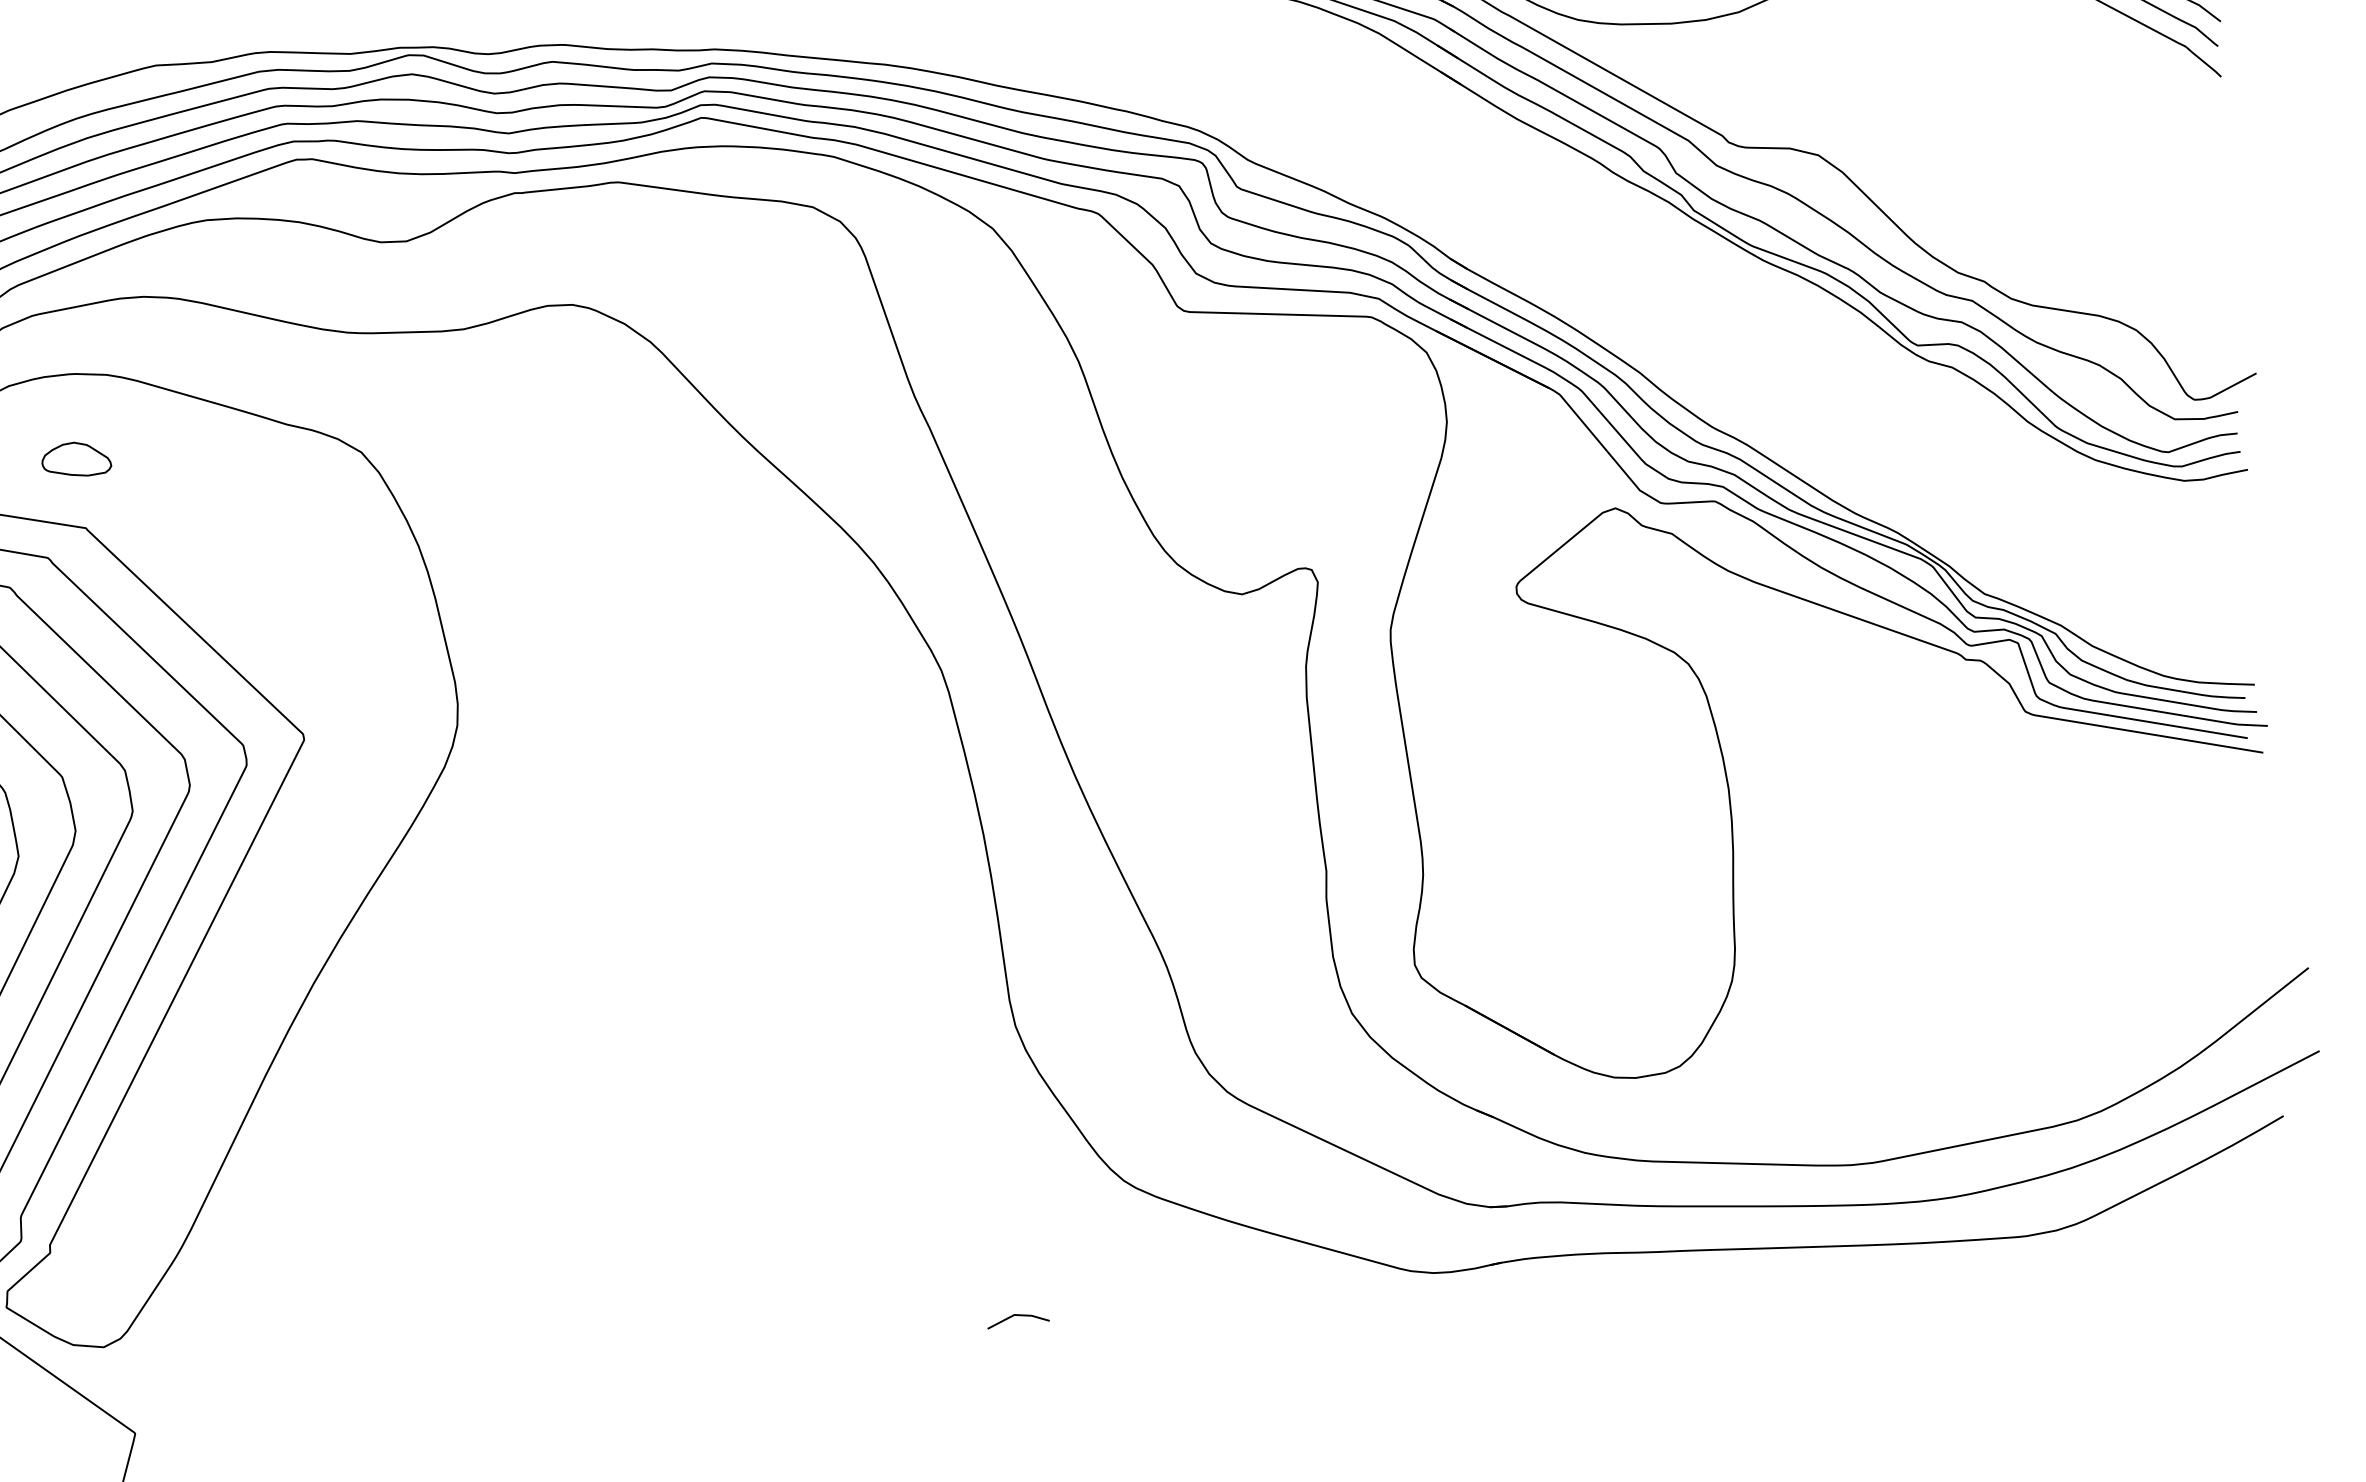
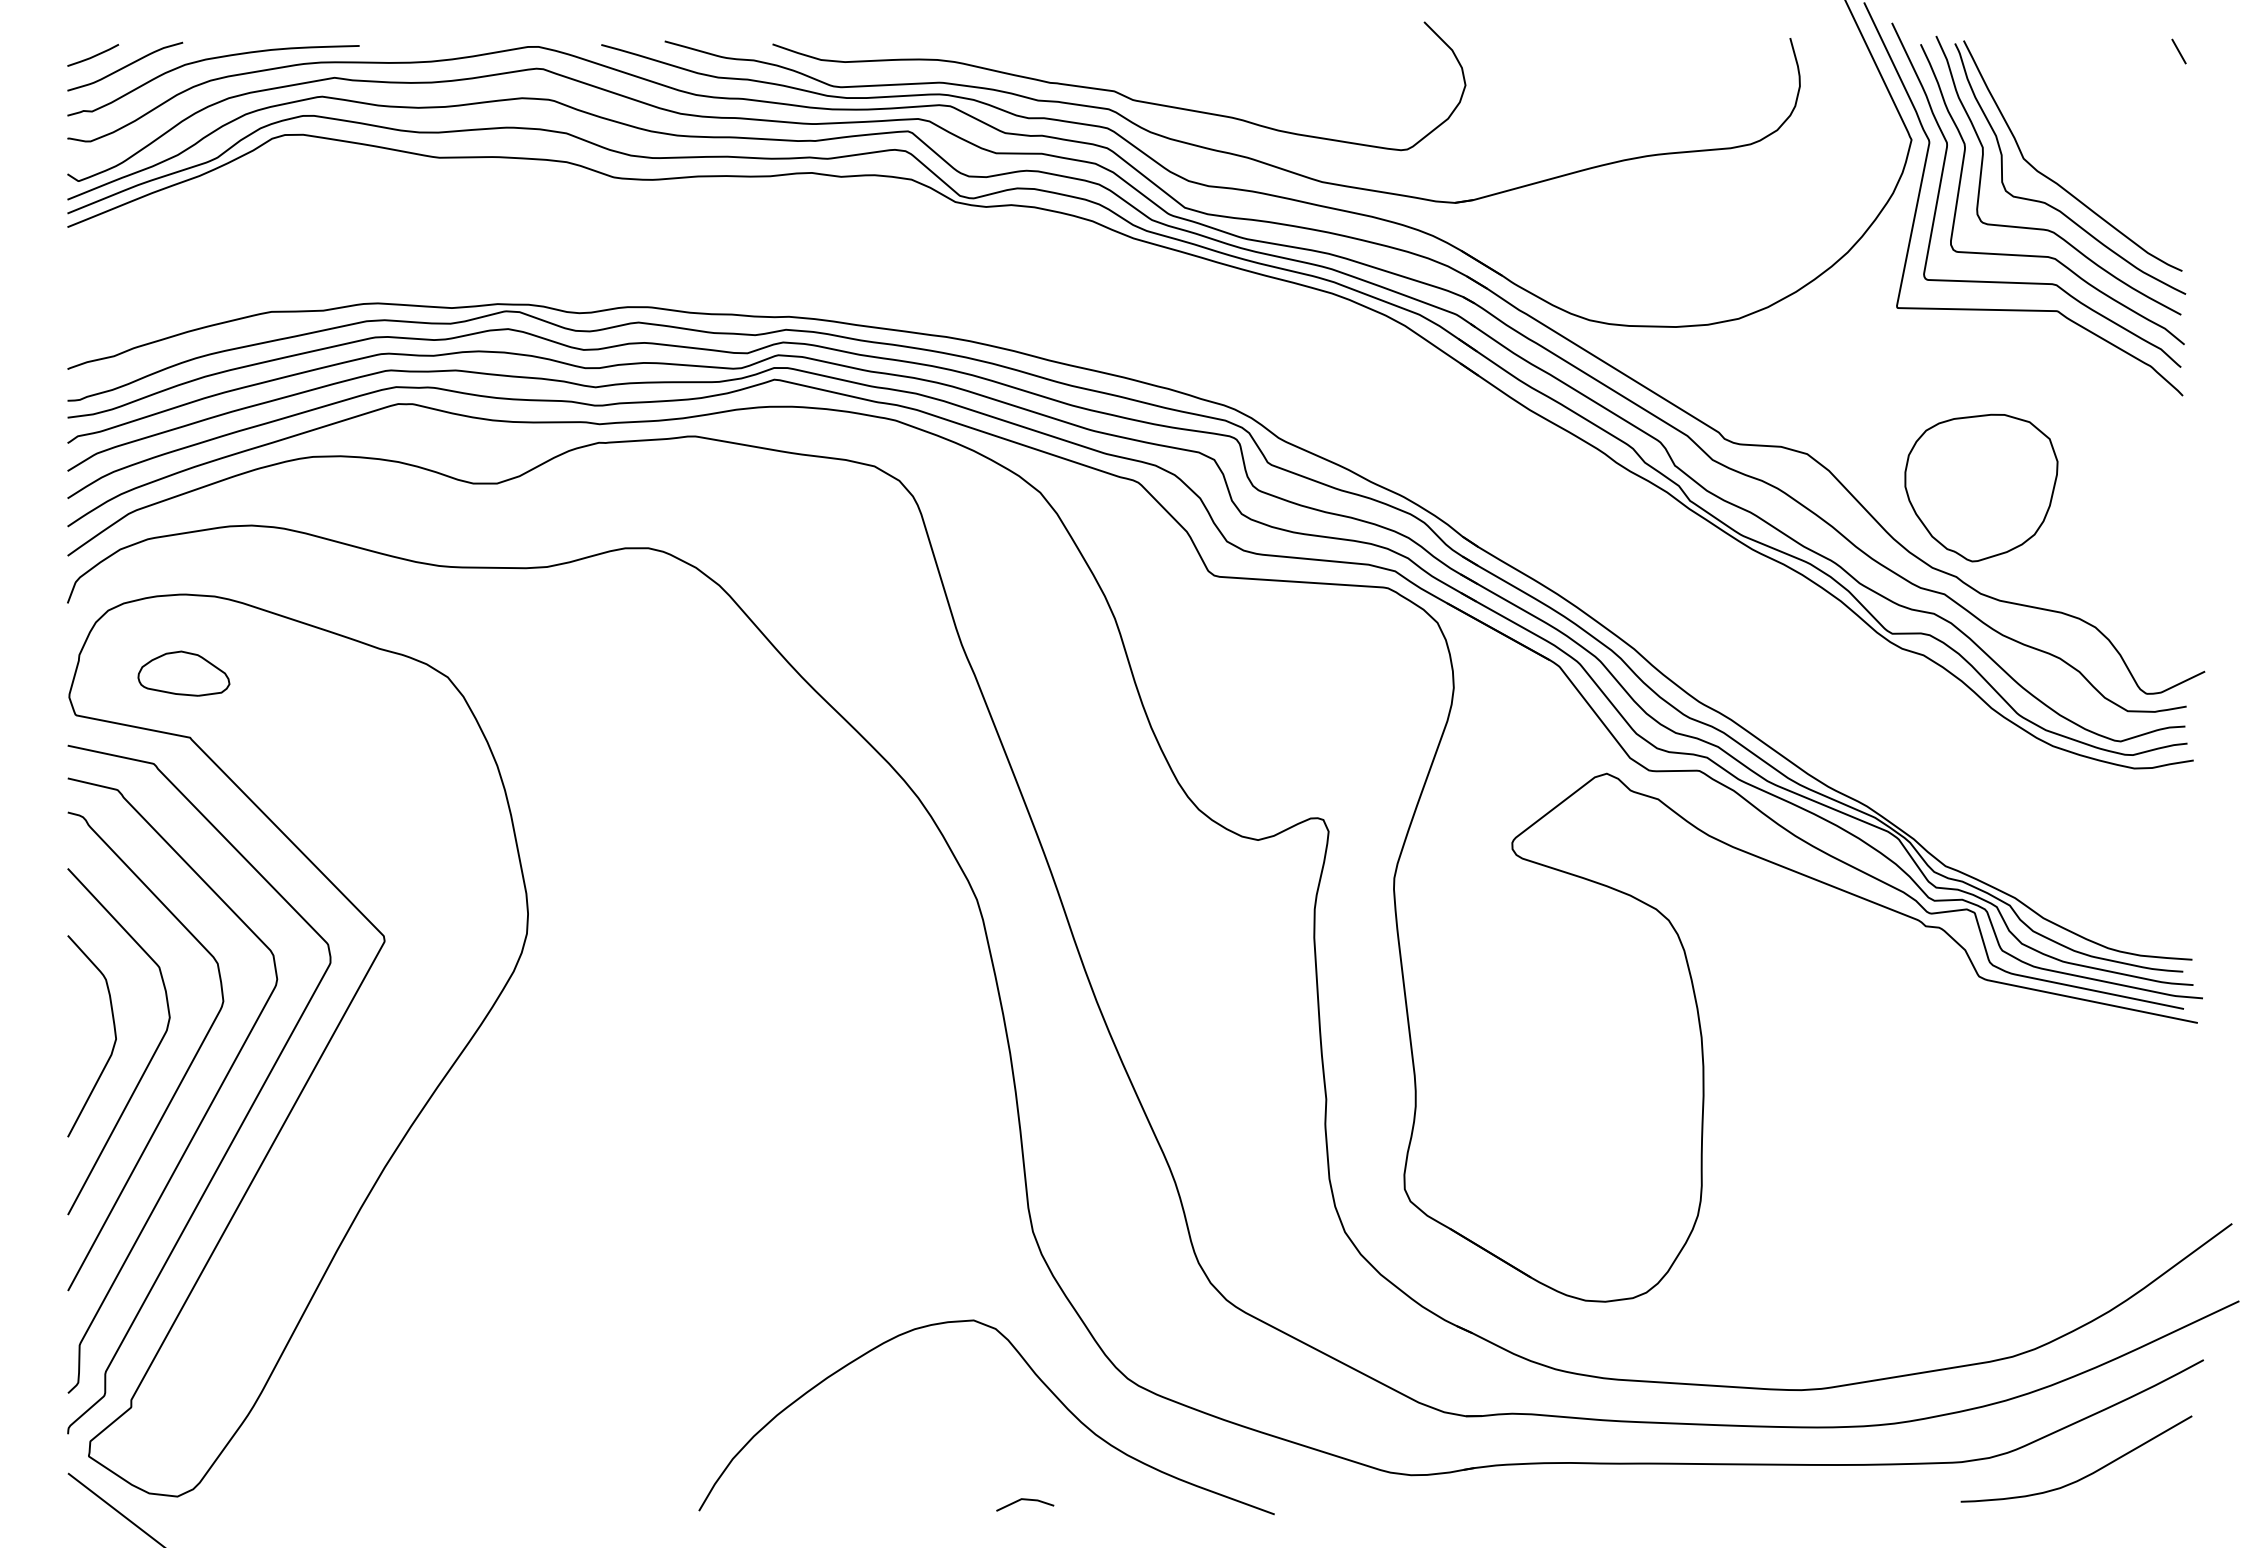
part: (2007, 184) -> (1981, 487), added
part: (76, 459) -> (183, 673), size x1.43
curve: (1021, 1179) -> (1033, 1373), added
curve: (2159, 1246) -> (2084, 1476), added

